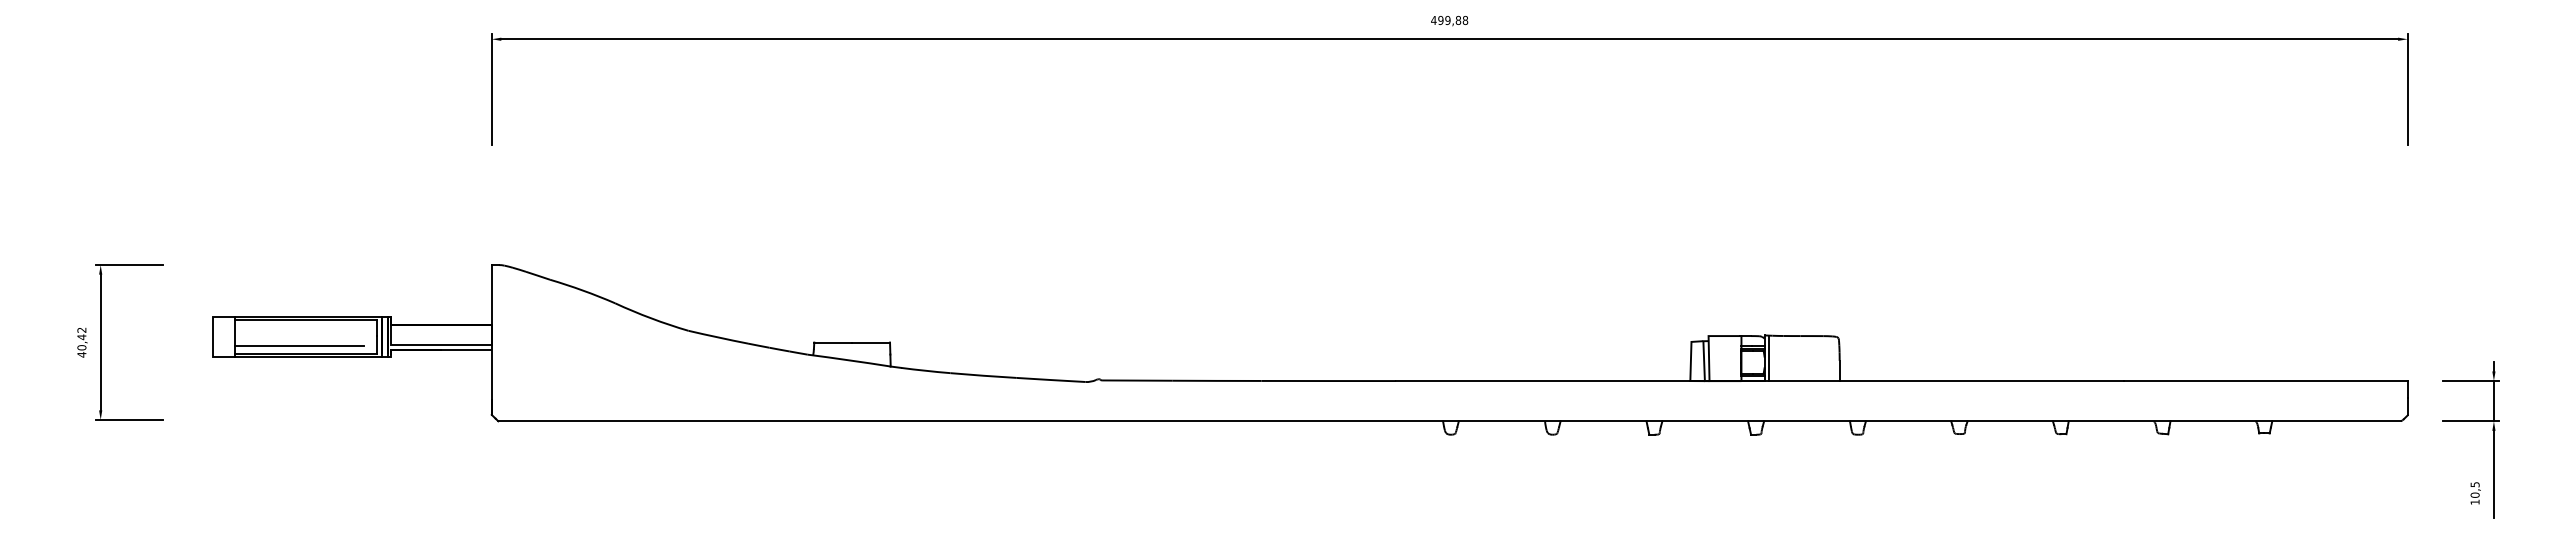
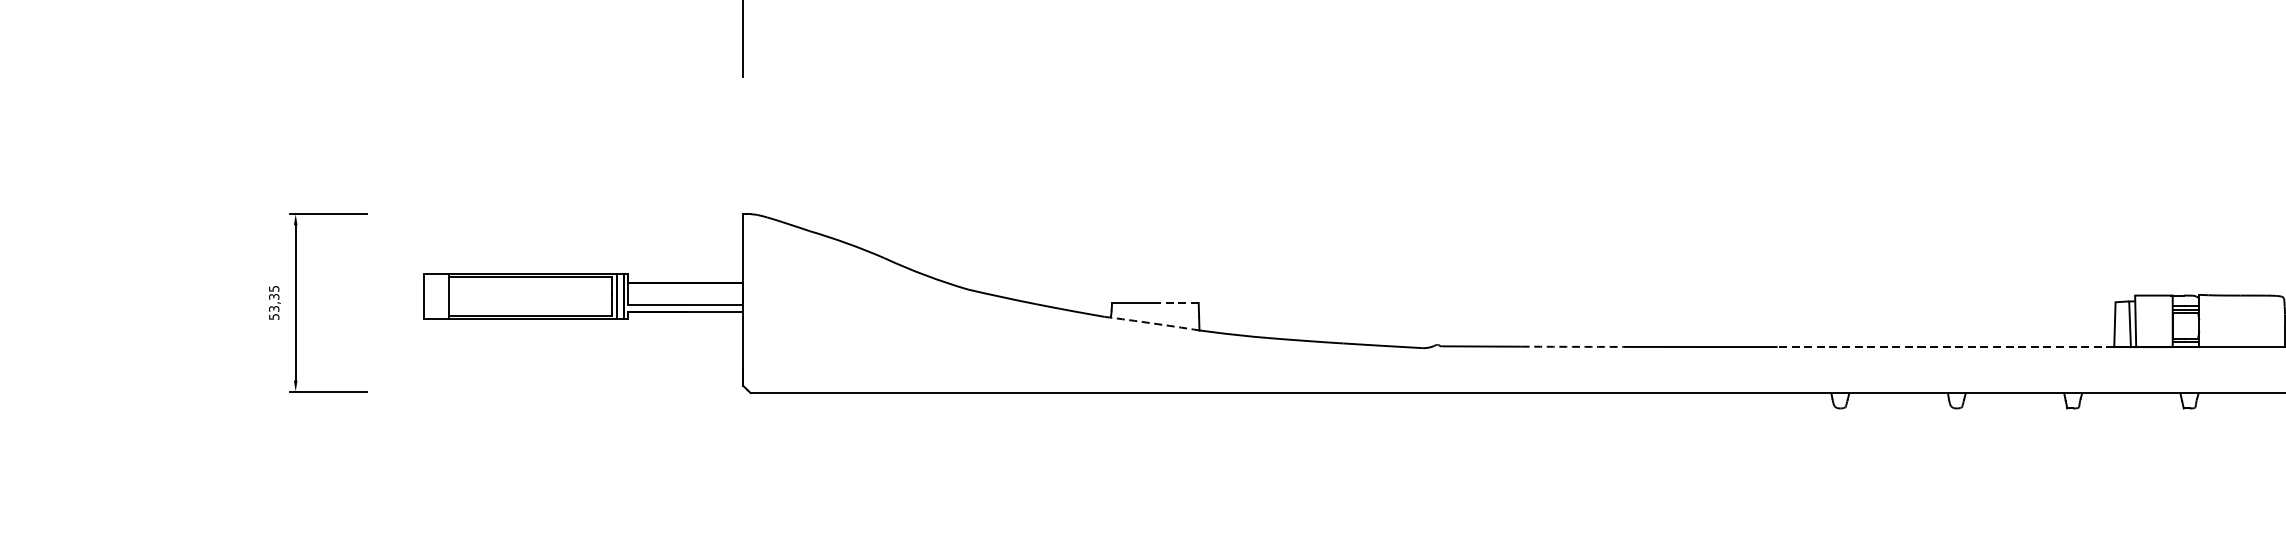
text: (81, 342) -> (273, 302), 40,42 -> 53,35
line: (871, 342) -> (1177, 302), solid -> dashed
line: (298, 346) -> (521, 307), removed
line: (1768, 357) -> (2203, 320), removed
arc: (849, 360) -> (1152, 323), solid -> dashed
arc: (1216, 380) -> (1572, 346), solid -> dashed
line: (1542, 381) -> (1945, 347), solid -> dashed

